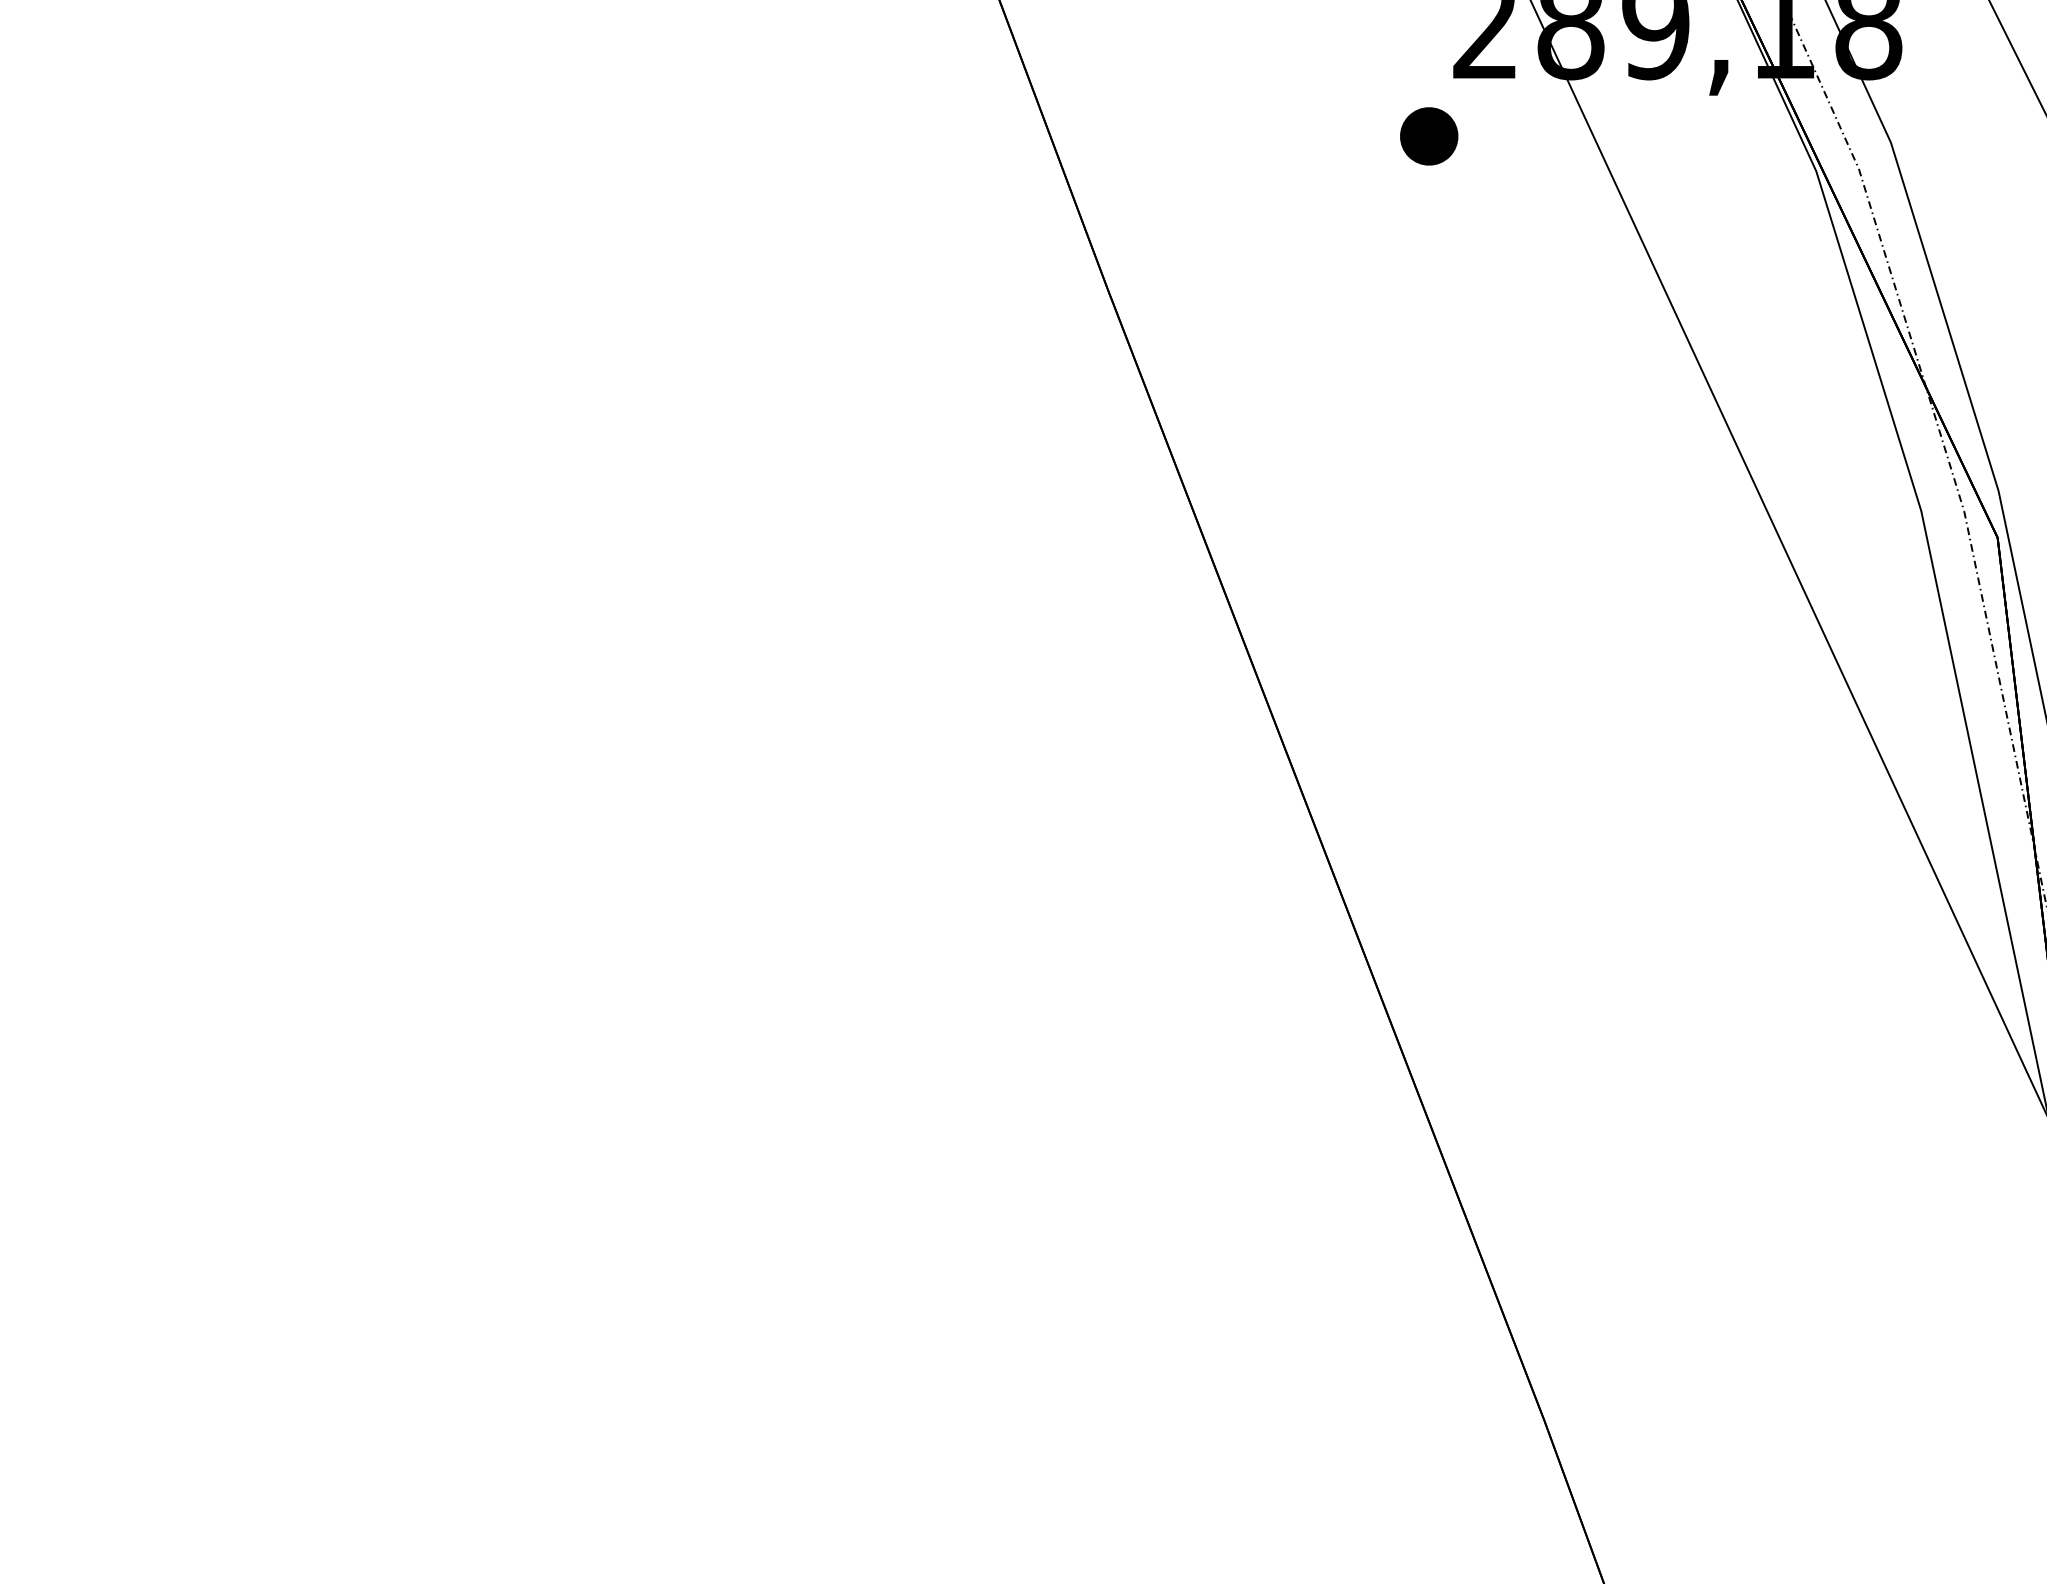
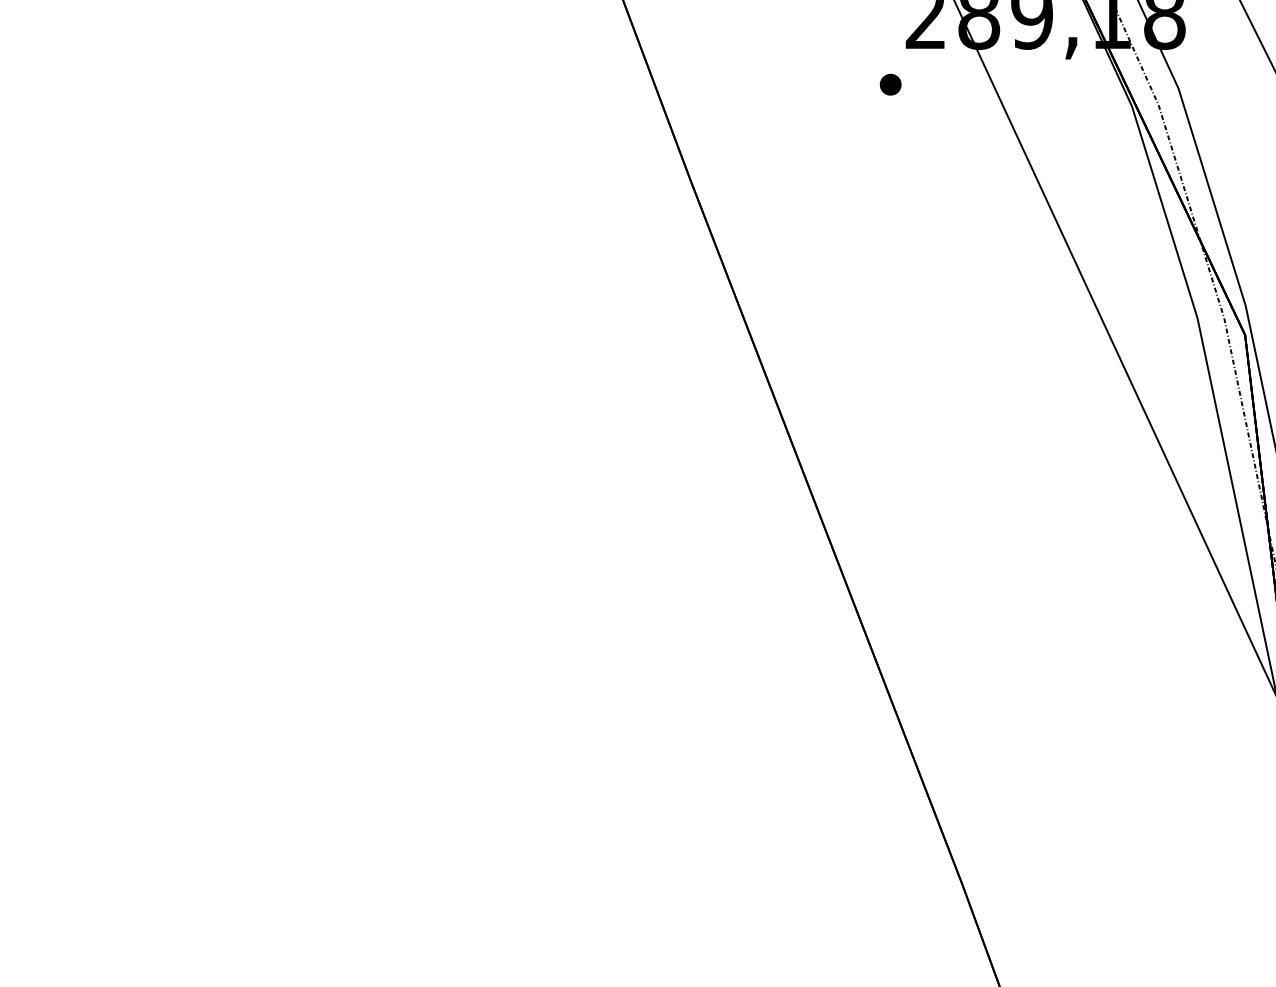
part: (1428, 135) -> (890, 84), size x0.6

